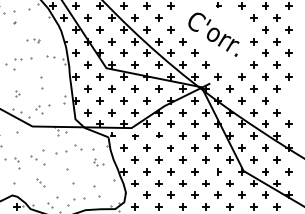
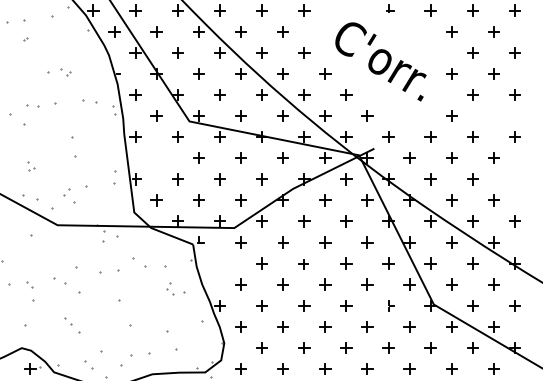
part: (276, 64) -> (492, 114), removed
part: (87, 88) -> (155, 157), removed
part: (123, 147) -> (219, 262), removed

